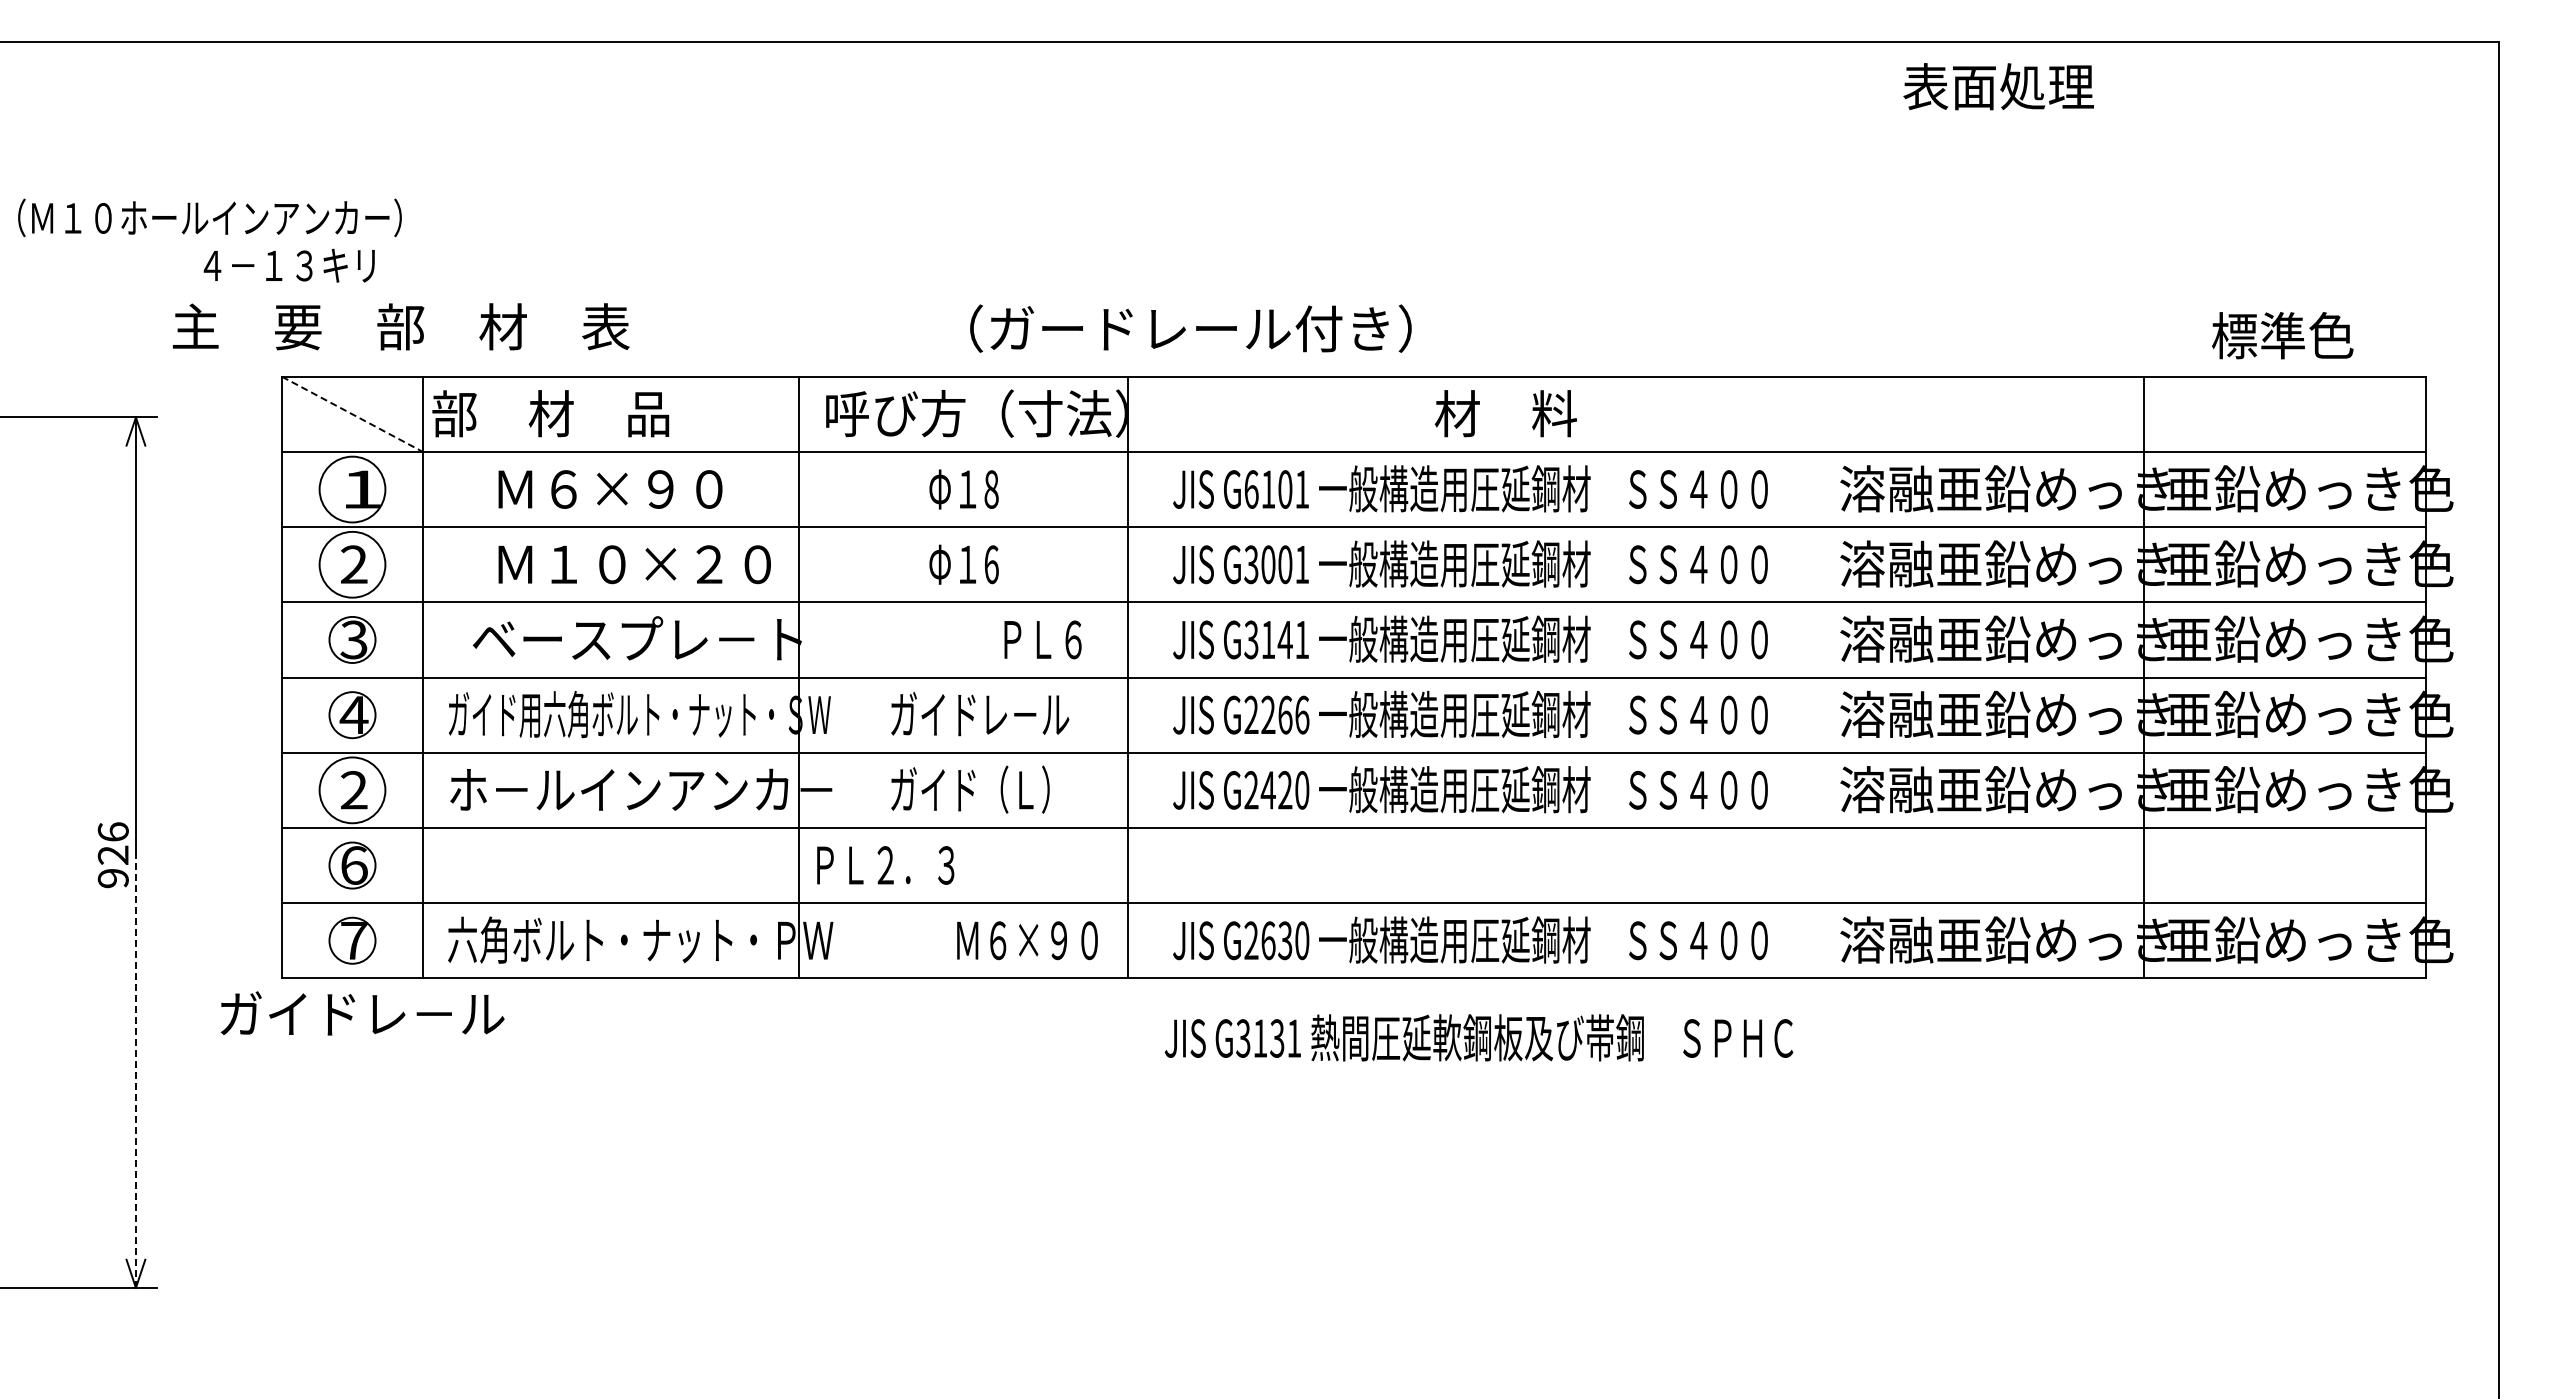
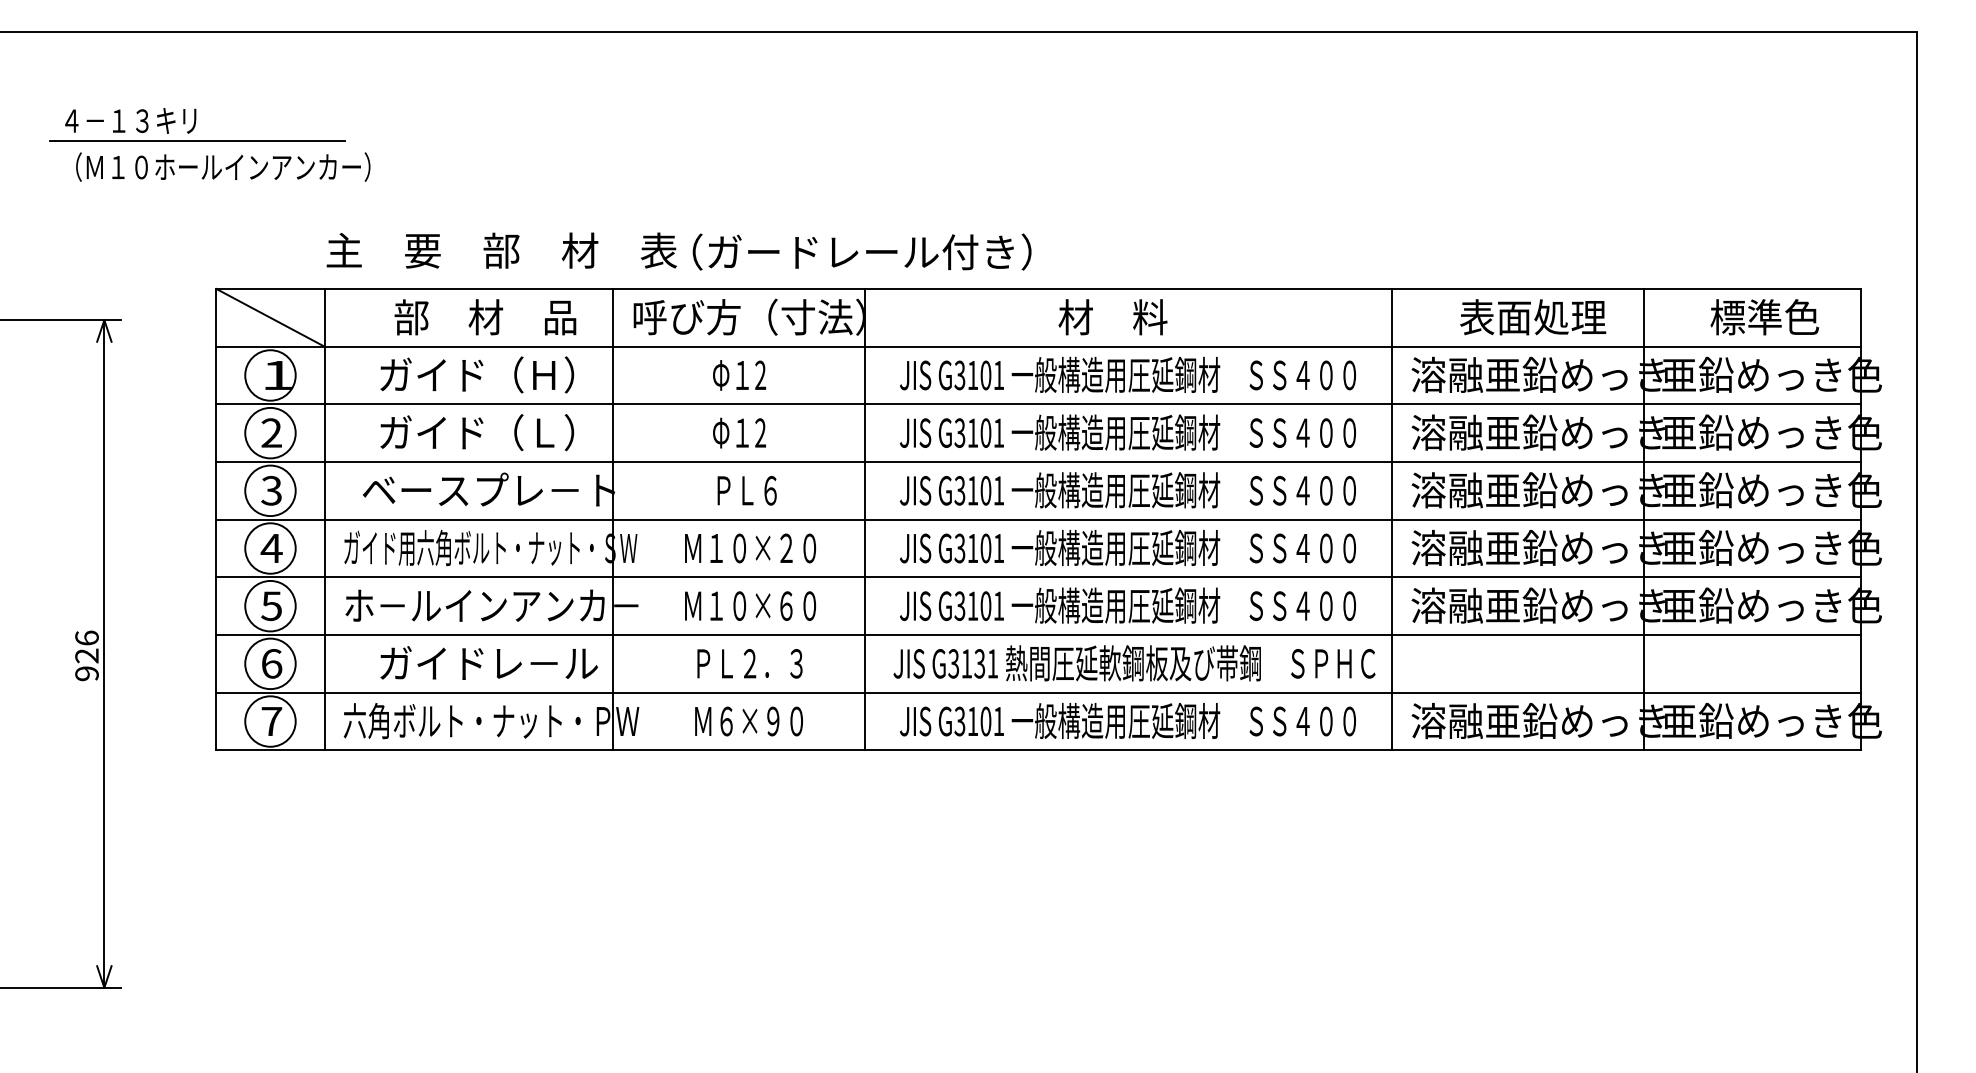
text: (1998, 86) -> (1532, 317), moved
line: (256, 183) -> (196, 140), added
text: (209, 217) -> (222, 166), moved
text: (288, 265) -> (130, 120), moved
text: (401, 326) -> (502, 250), moved
text: (1190, 328) -> (861, 251), moved
text: (2282, 335) -> (1764, 317), moved
text: (550, 413) -> (485, 317), moved
text: (1506, 413) -> (1113, 317), moved
line: (352, 414) -> (270, 317), dashed -> solid
text: (621, 488) -> (476, 374), Ｍ６×９０ -> ガイド（Ｈ）
text: (991, 489) -> (760, 375), 8 -> 2
text: (1251, 489) -> (960, 375), G6101 -> G3101
text: (632, 563) -> (485, 432), Ｍ１０×２０ -> ガイド（Ｌ）
text: (991, 564) -> (760, 432), 6 -> 2
text: (1268, 564) -> (973, 432), G3001 -> G3101
circle: (352, 639) -> (270, 490), size x1.43
text: (1042, 639) -> (746, 490), moved
text: (1284, 639) -> (985, 490), G3141 -> G3101
line: (1814, 677) -> (1391, 519), added
text: (980, 714) -> (752, 548), ガイドレ－ル -> Ｍ１０×２０
text: (1276, 714) -> (979, 548), G2266 -> G3101
circle: (352, 715) -> (270, 548), size x1.43
text: (977, 789) -> (749, 605), ガイド（Ｌ） -> Ｍ１０×６０
text: (353, 790) -> (271, 606), 2 -> 5
text: (1276, 790) -> (979, 606), G2420 -> G3101
circle: (352, 865) -> (270, 663), size x1.43
text: (885, 865) -> (749, 663), moved
circle: (352, 940) -> (270, 721), size x1.43
text: (1027, 940) -> (749, 721), moved
text: (1276, 940) -> (979, 721), G2630 -> G3101
text: (362, 1013) -> (489, 663), moved
text: (1478, 1037) -> (1134, 663), moved
line: (135, 1070) -> (104, 821), dashed -> solid

